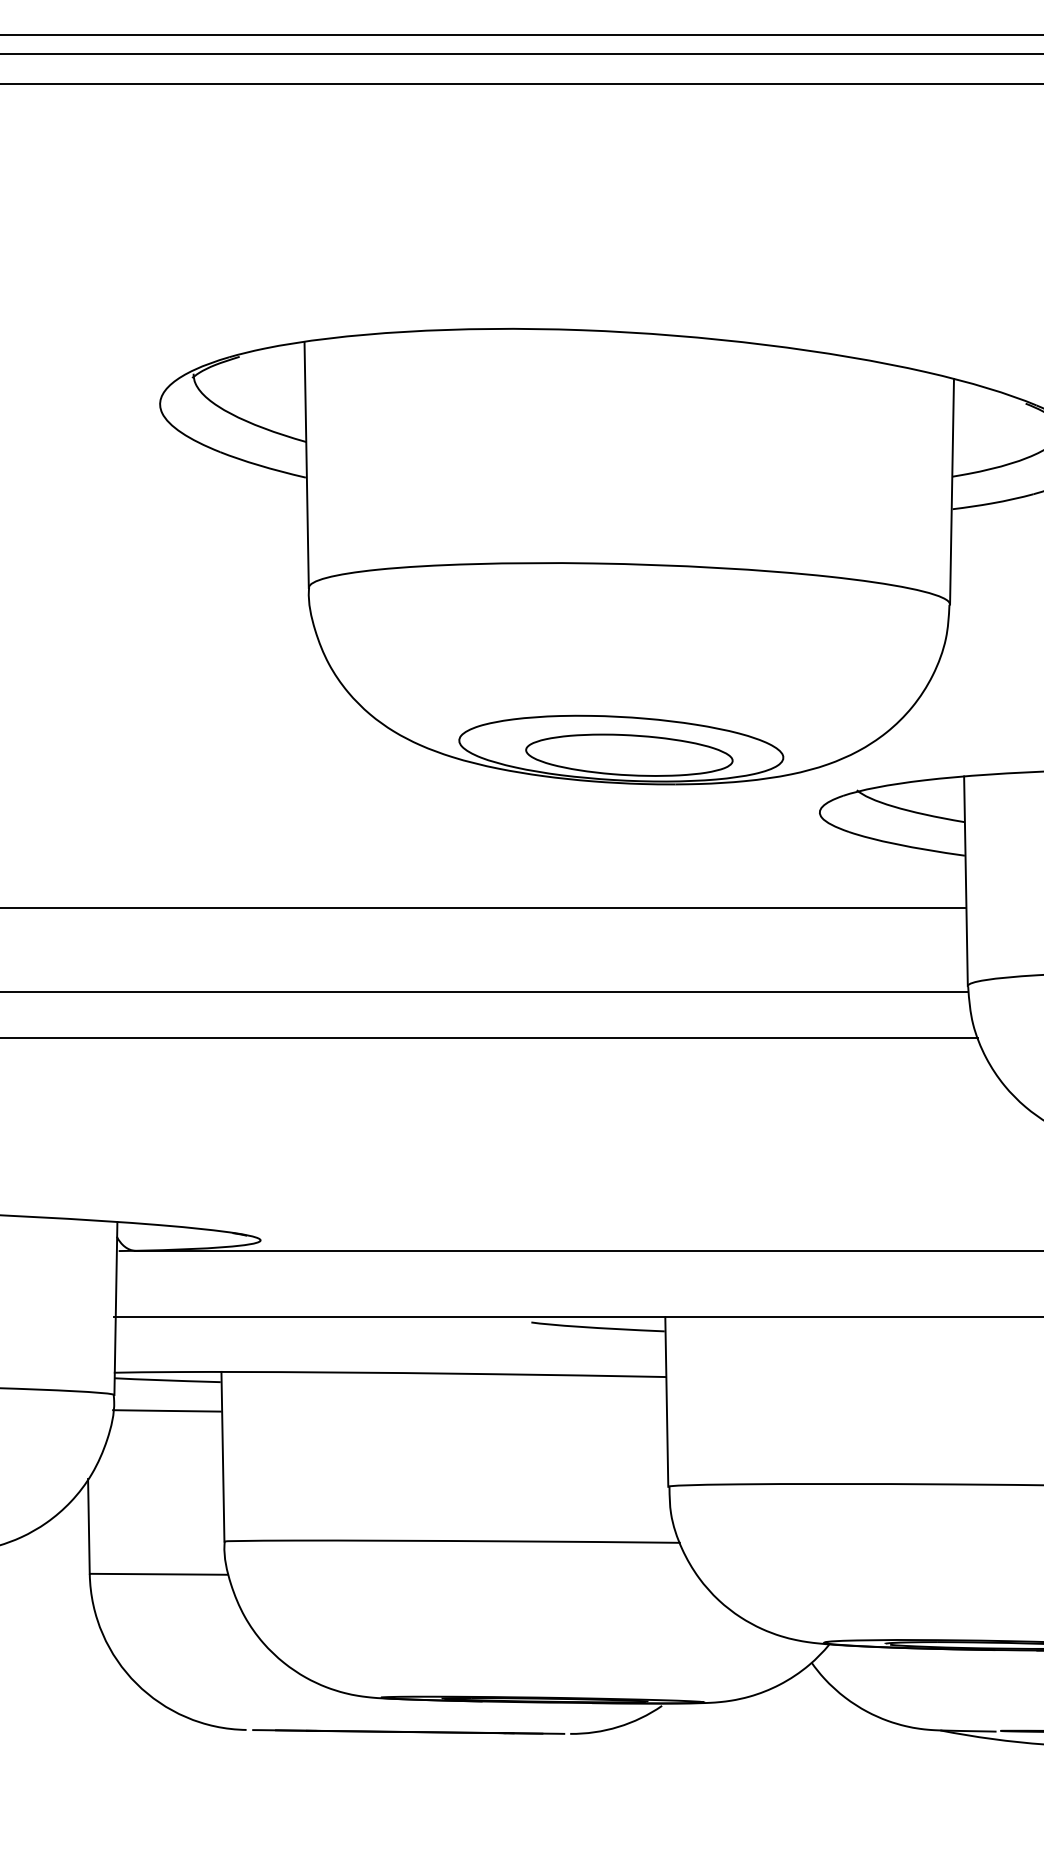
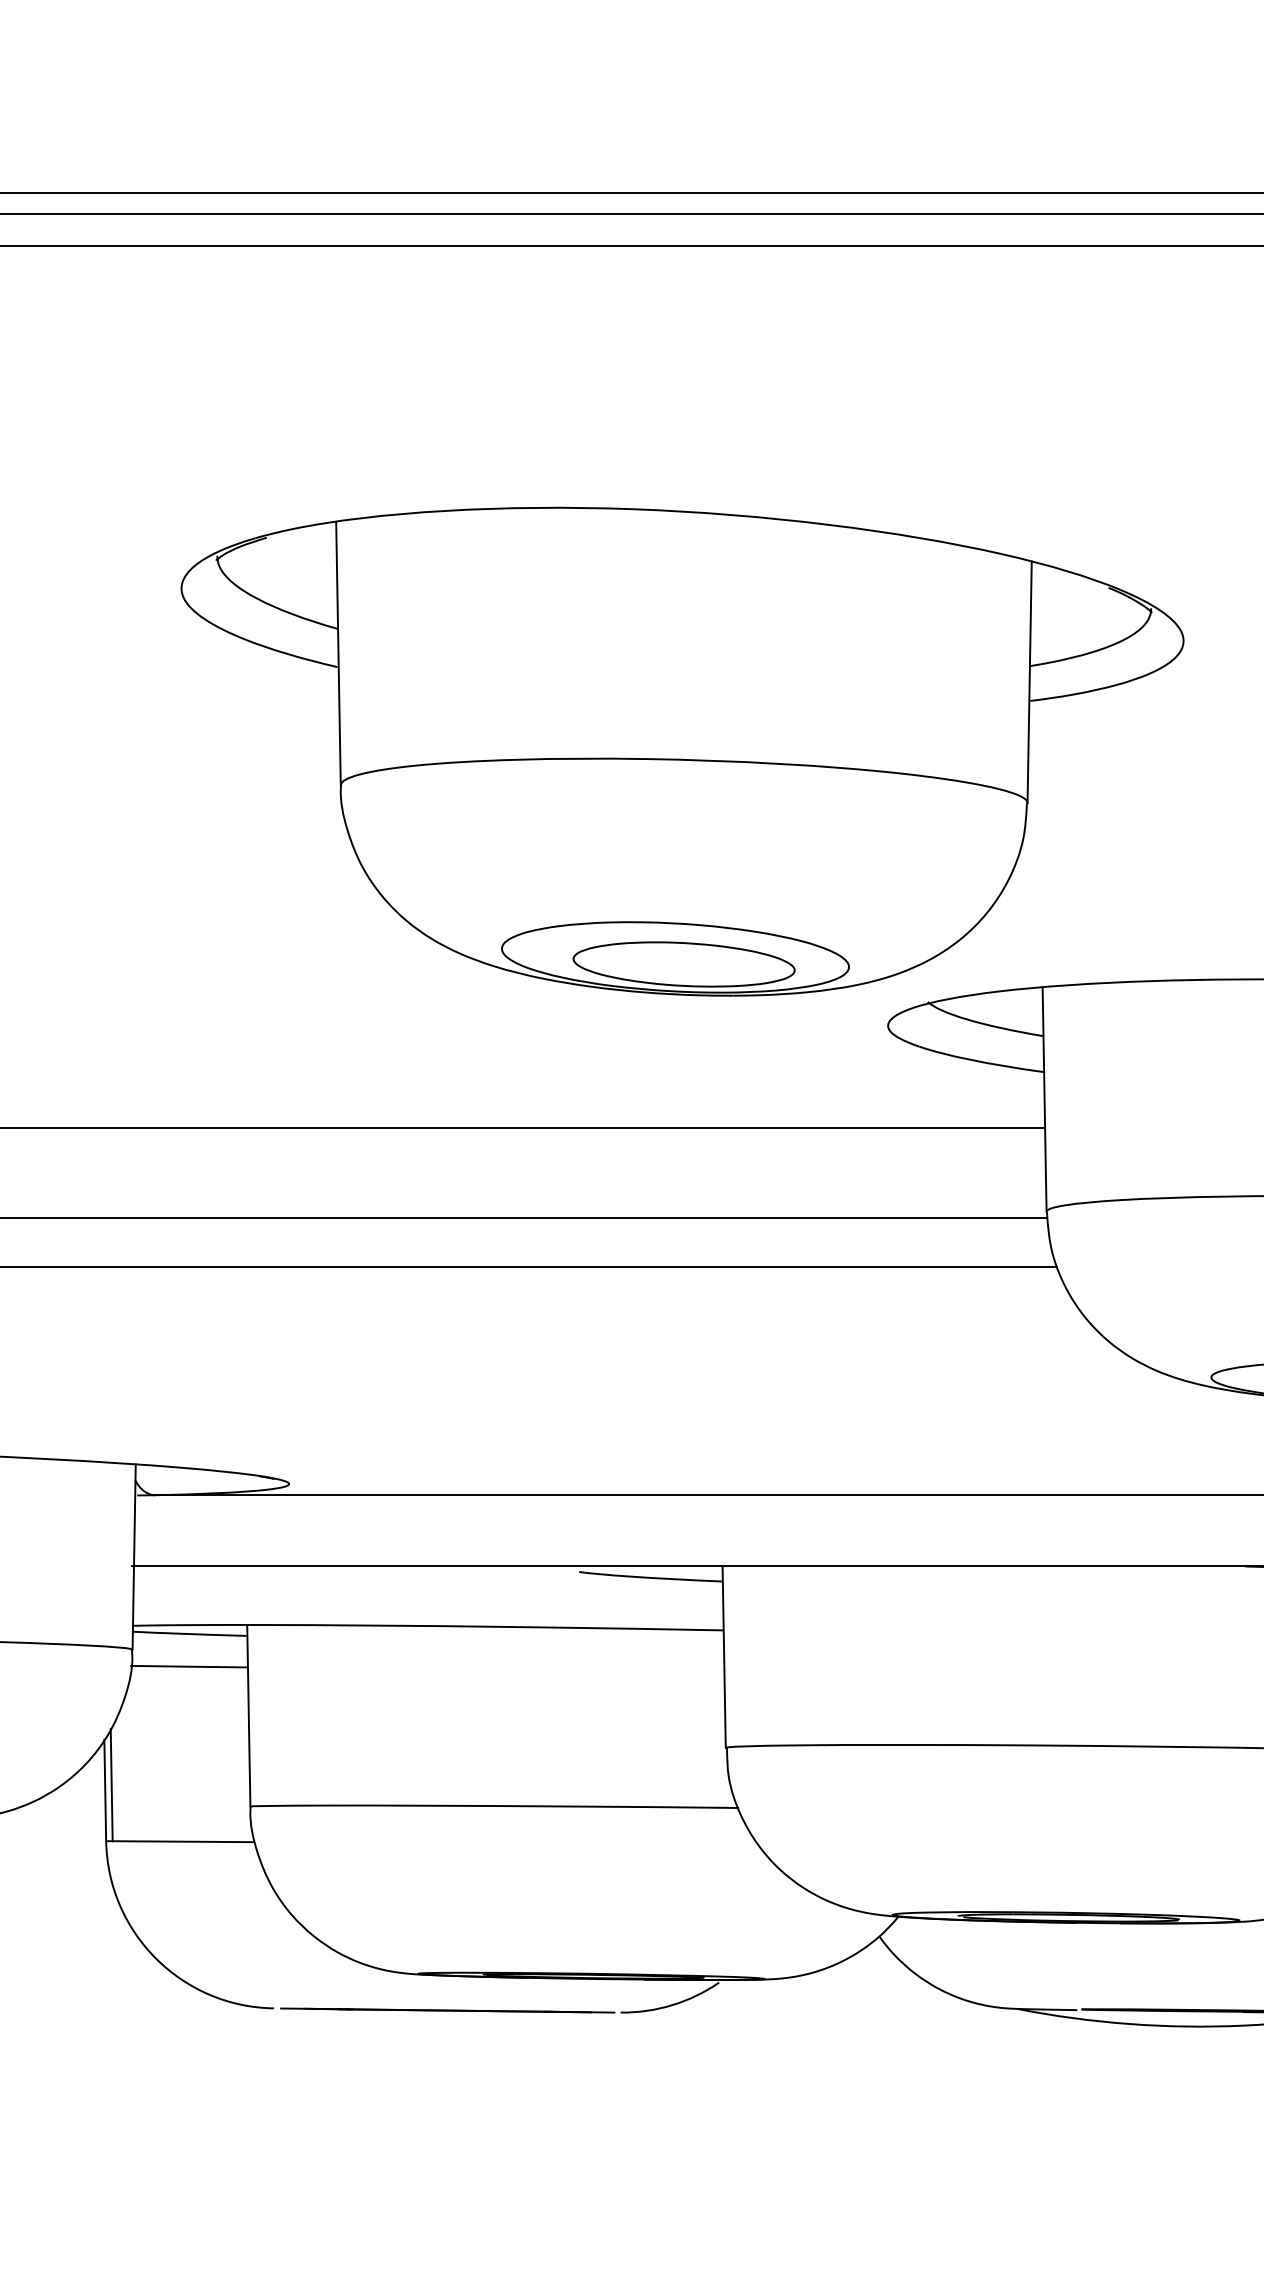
line: (94, 1521) -> (111, 1785), added

